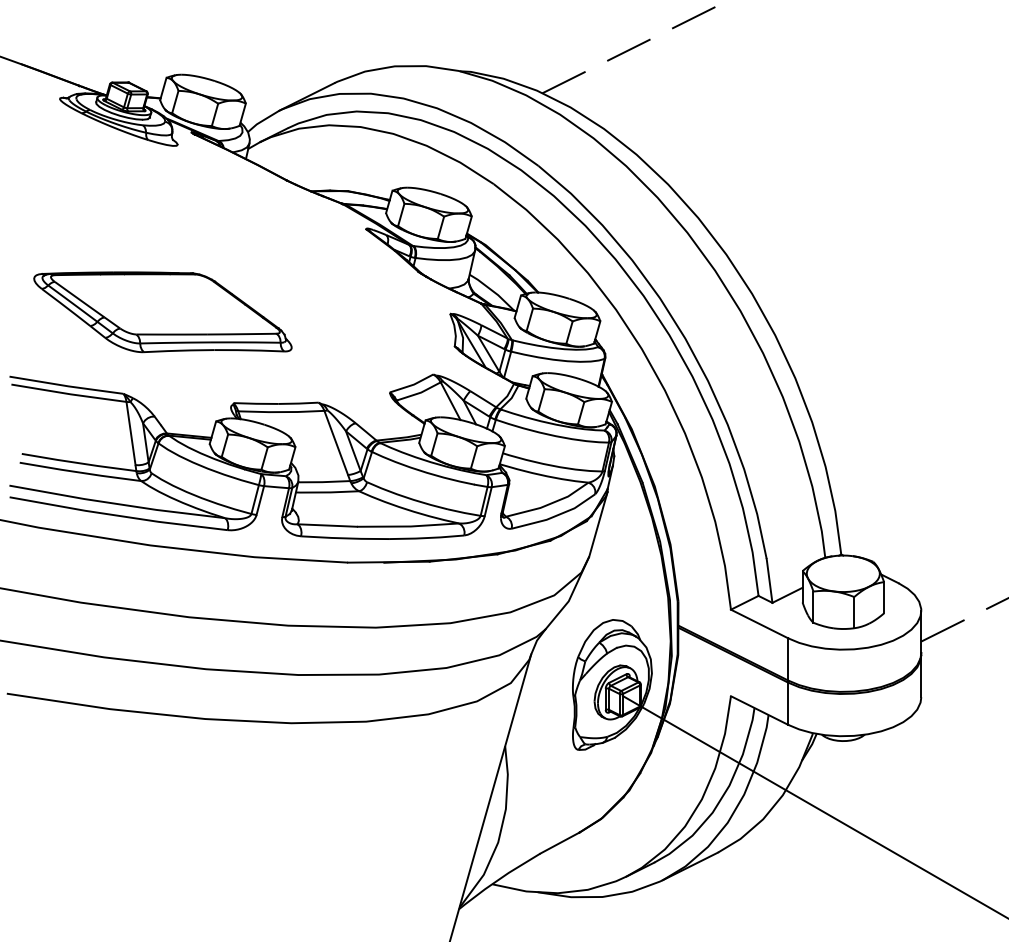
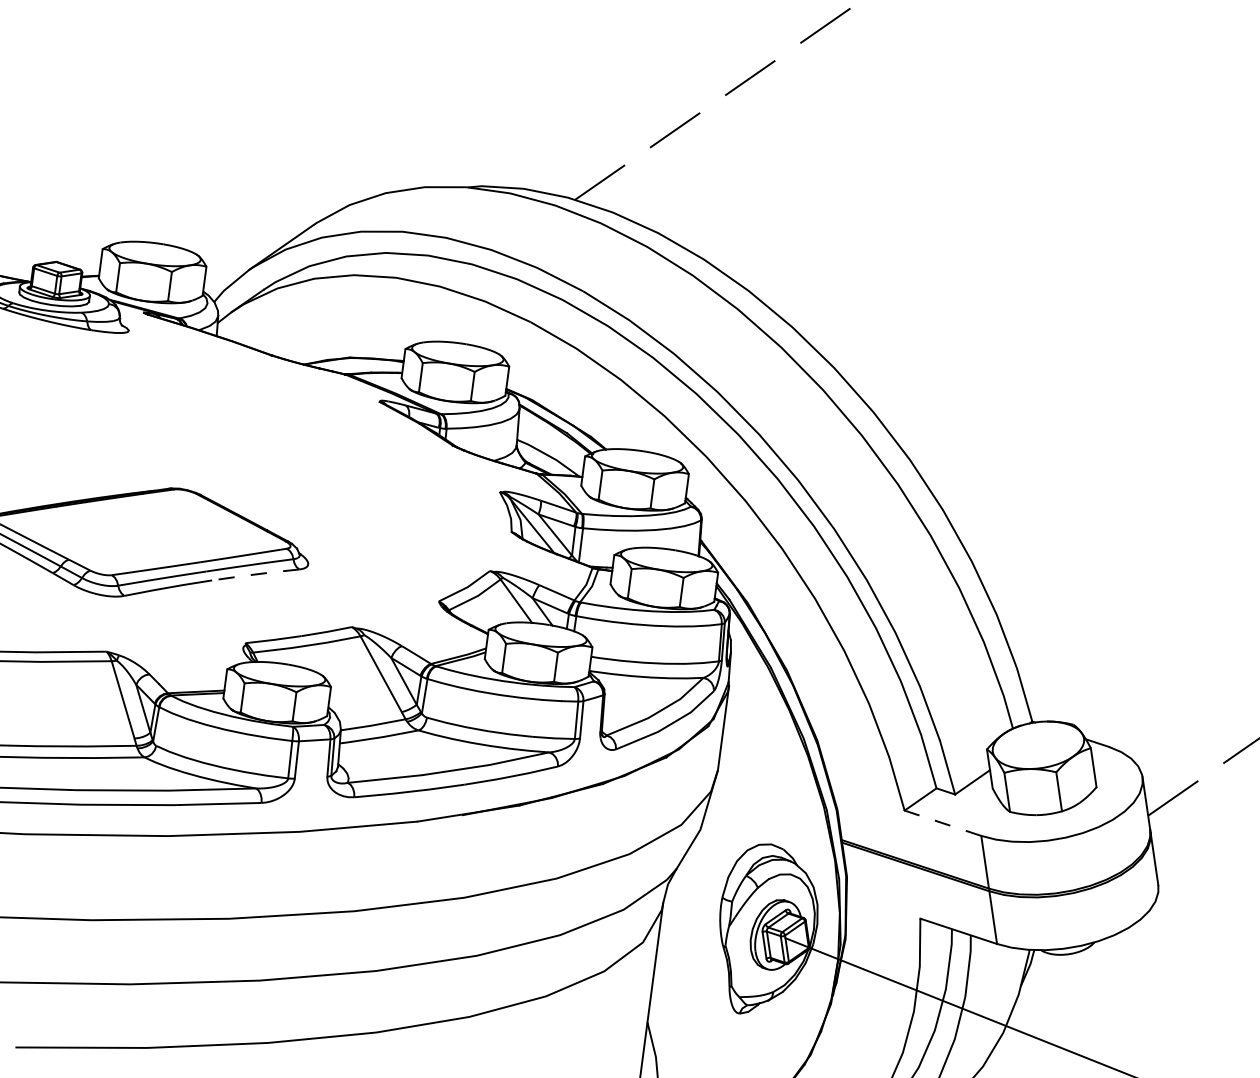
line: (249, 350) -> (255, 574), solid -> dashed
line: (759, 624) -> (942, 823), solid -> dashed

